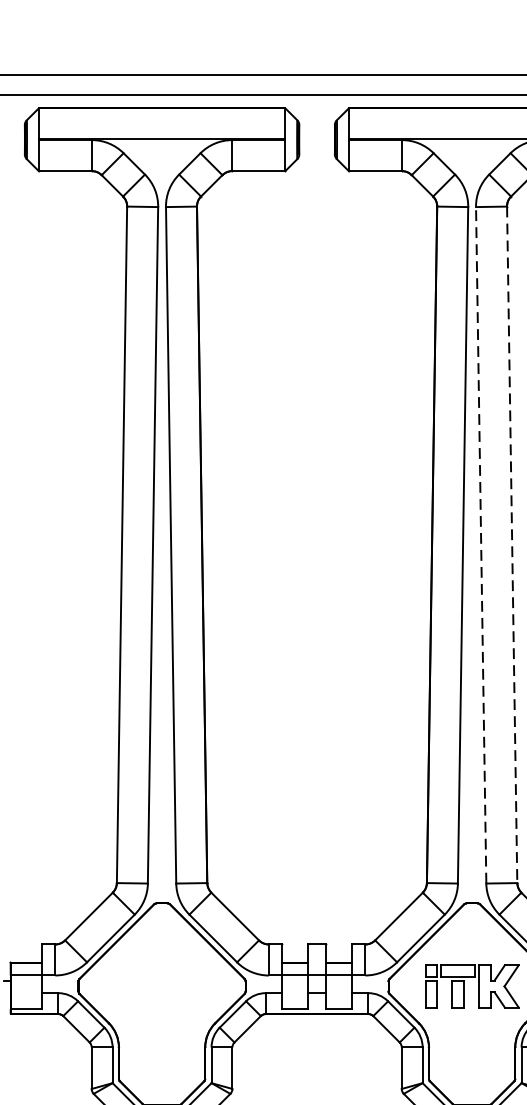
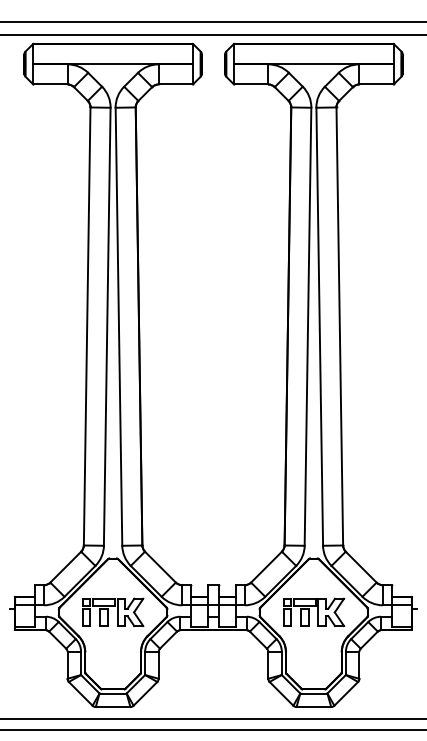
line: (480, 544) -> (319, 326), dashed -> solid
line: (511, 544) -> (339, 326), dashed -> solid
part: (162, 986) -> (113, 612), added

